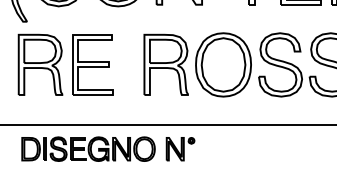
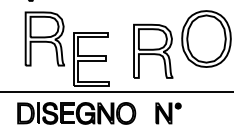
part: (92, 64) -> (90, 58), moved
part: (165, 64) -> (152, 51), moved
part: (88, 148) -> (76, 112), moved

